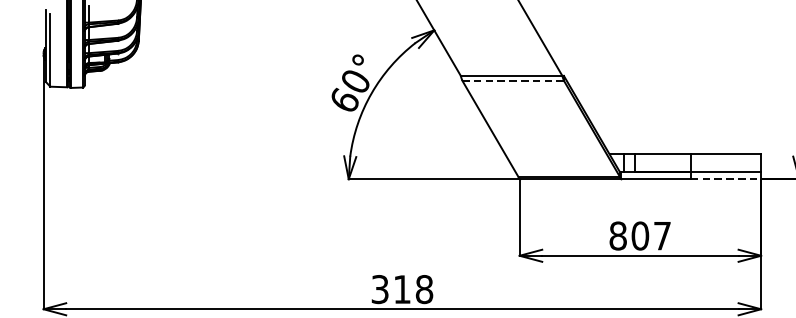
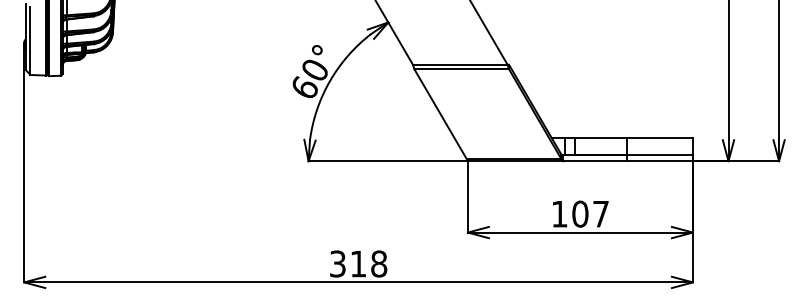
line: (512, 80) -> (461, 69), dashed -> solid
line: (726, 179) -> (660, 161), dashed -> solid
text: (617, 235) -> (559, 213), 807 -> 107

